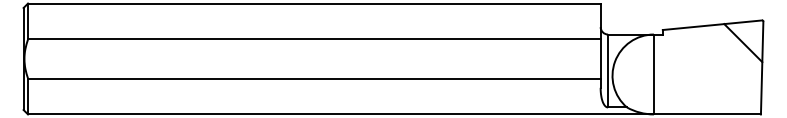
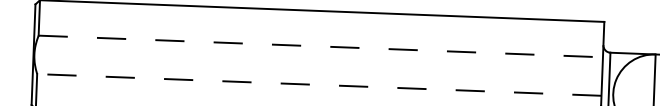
line: (314, 39) -> (320, 46), solid -> dashed
line: (313, 78) -> (318, 84), solid -> dashed

